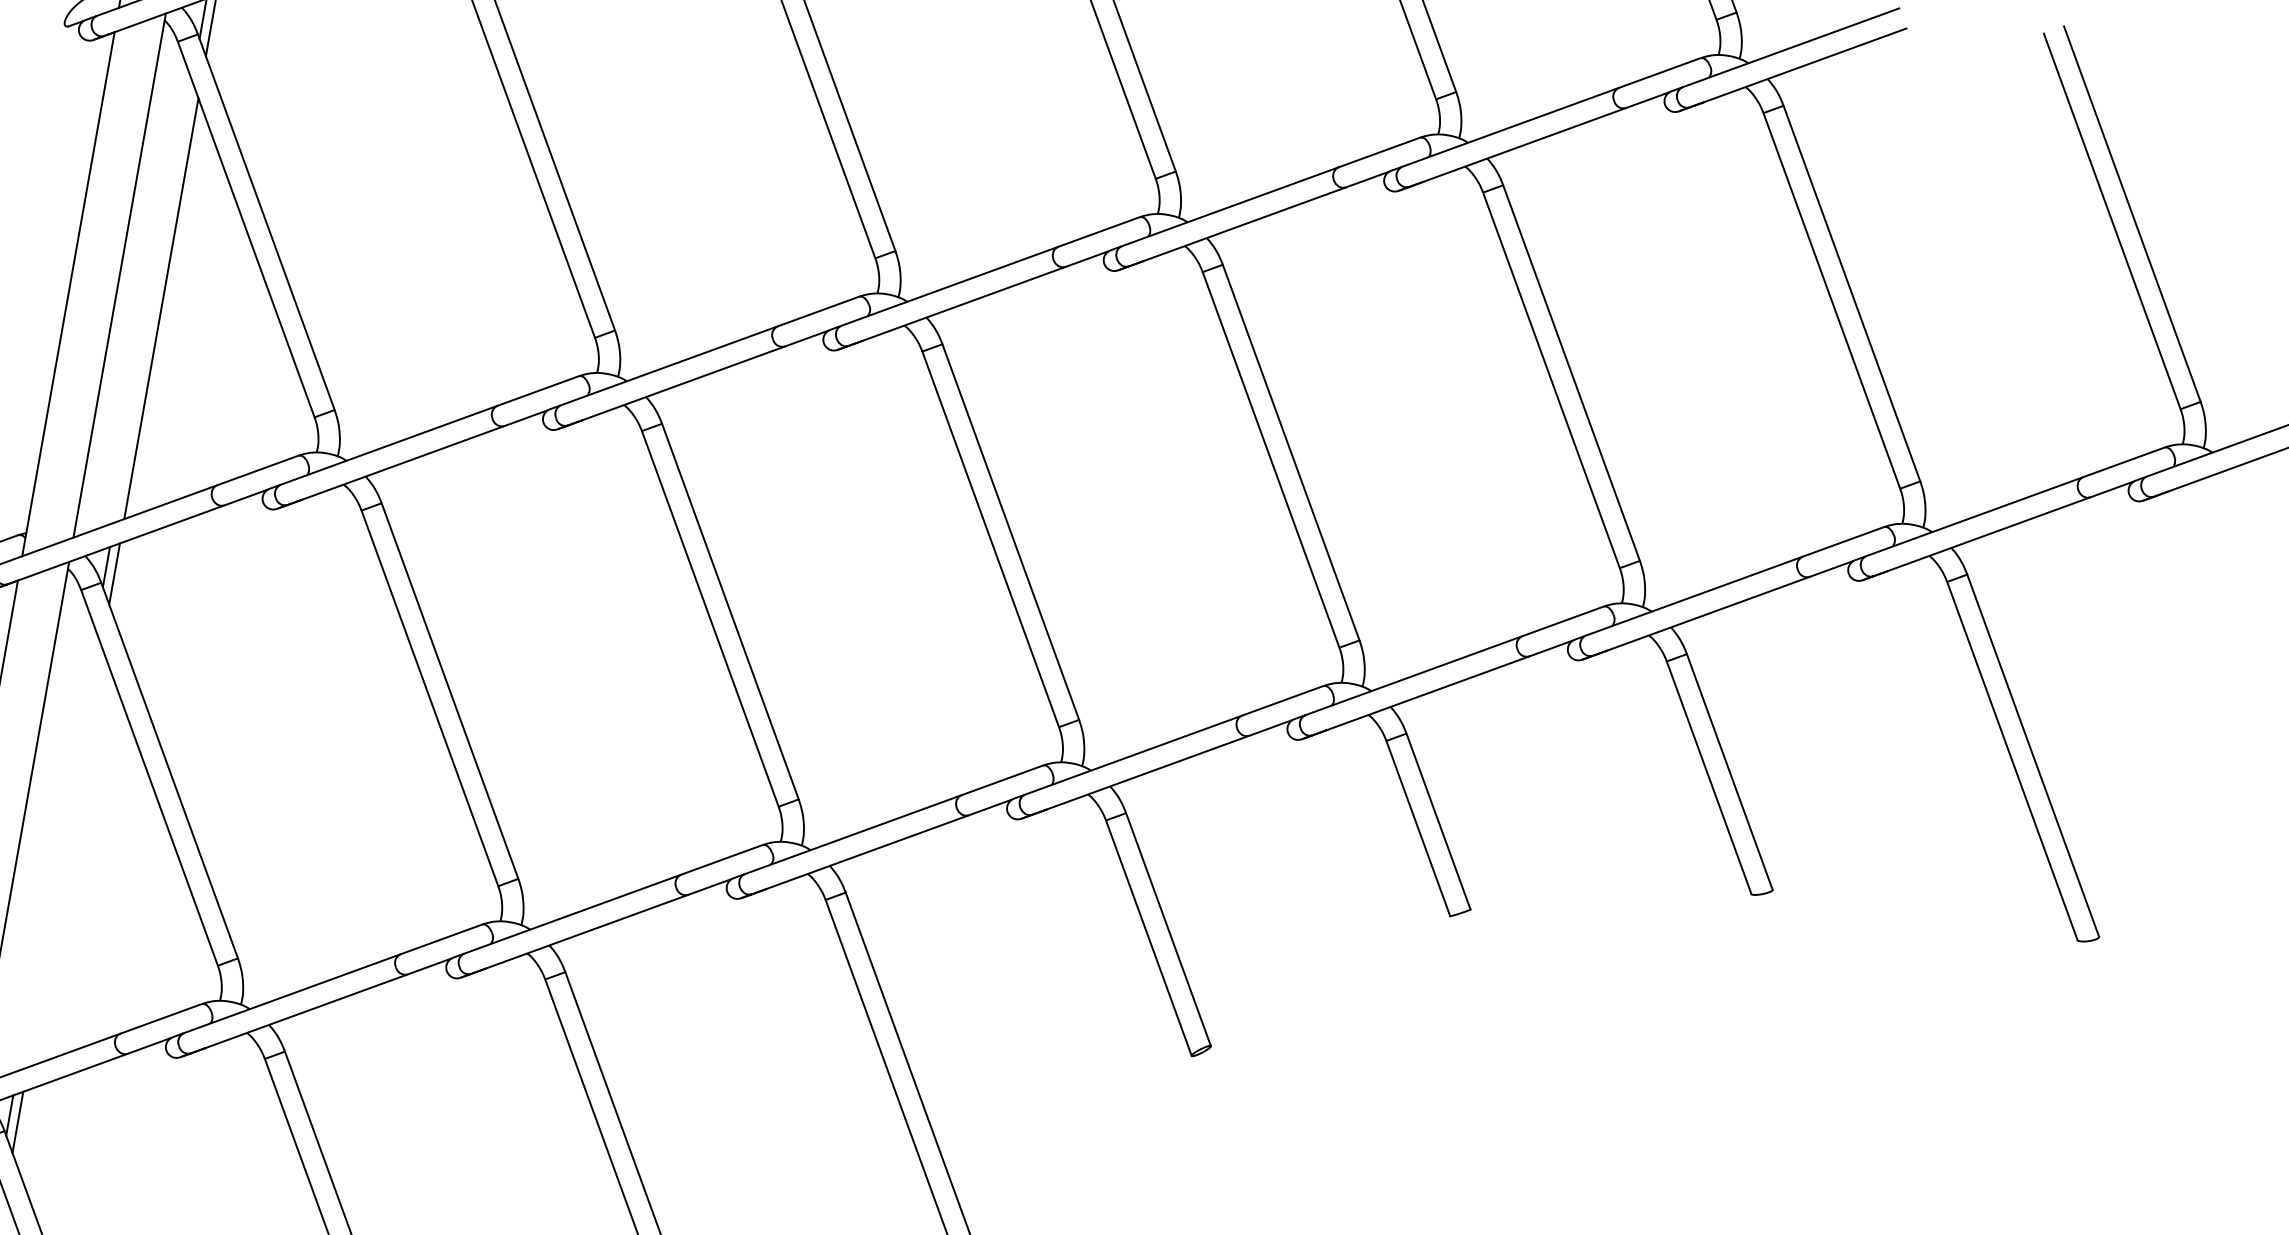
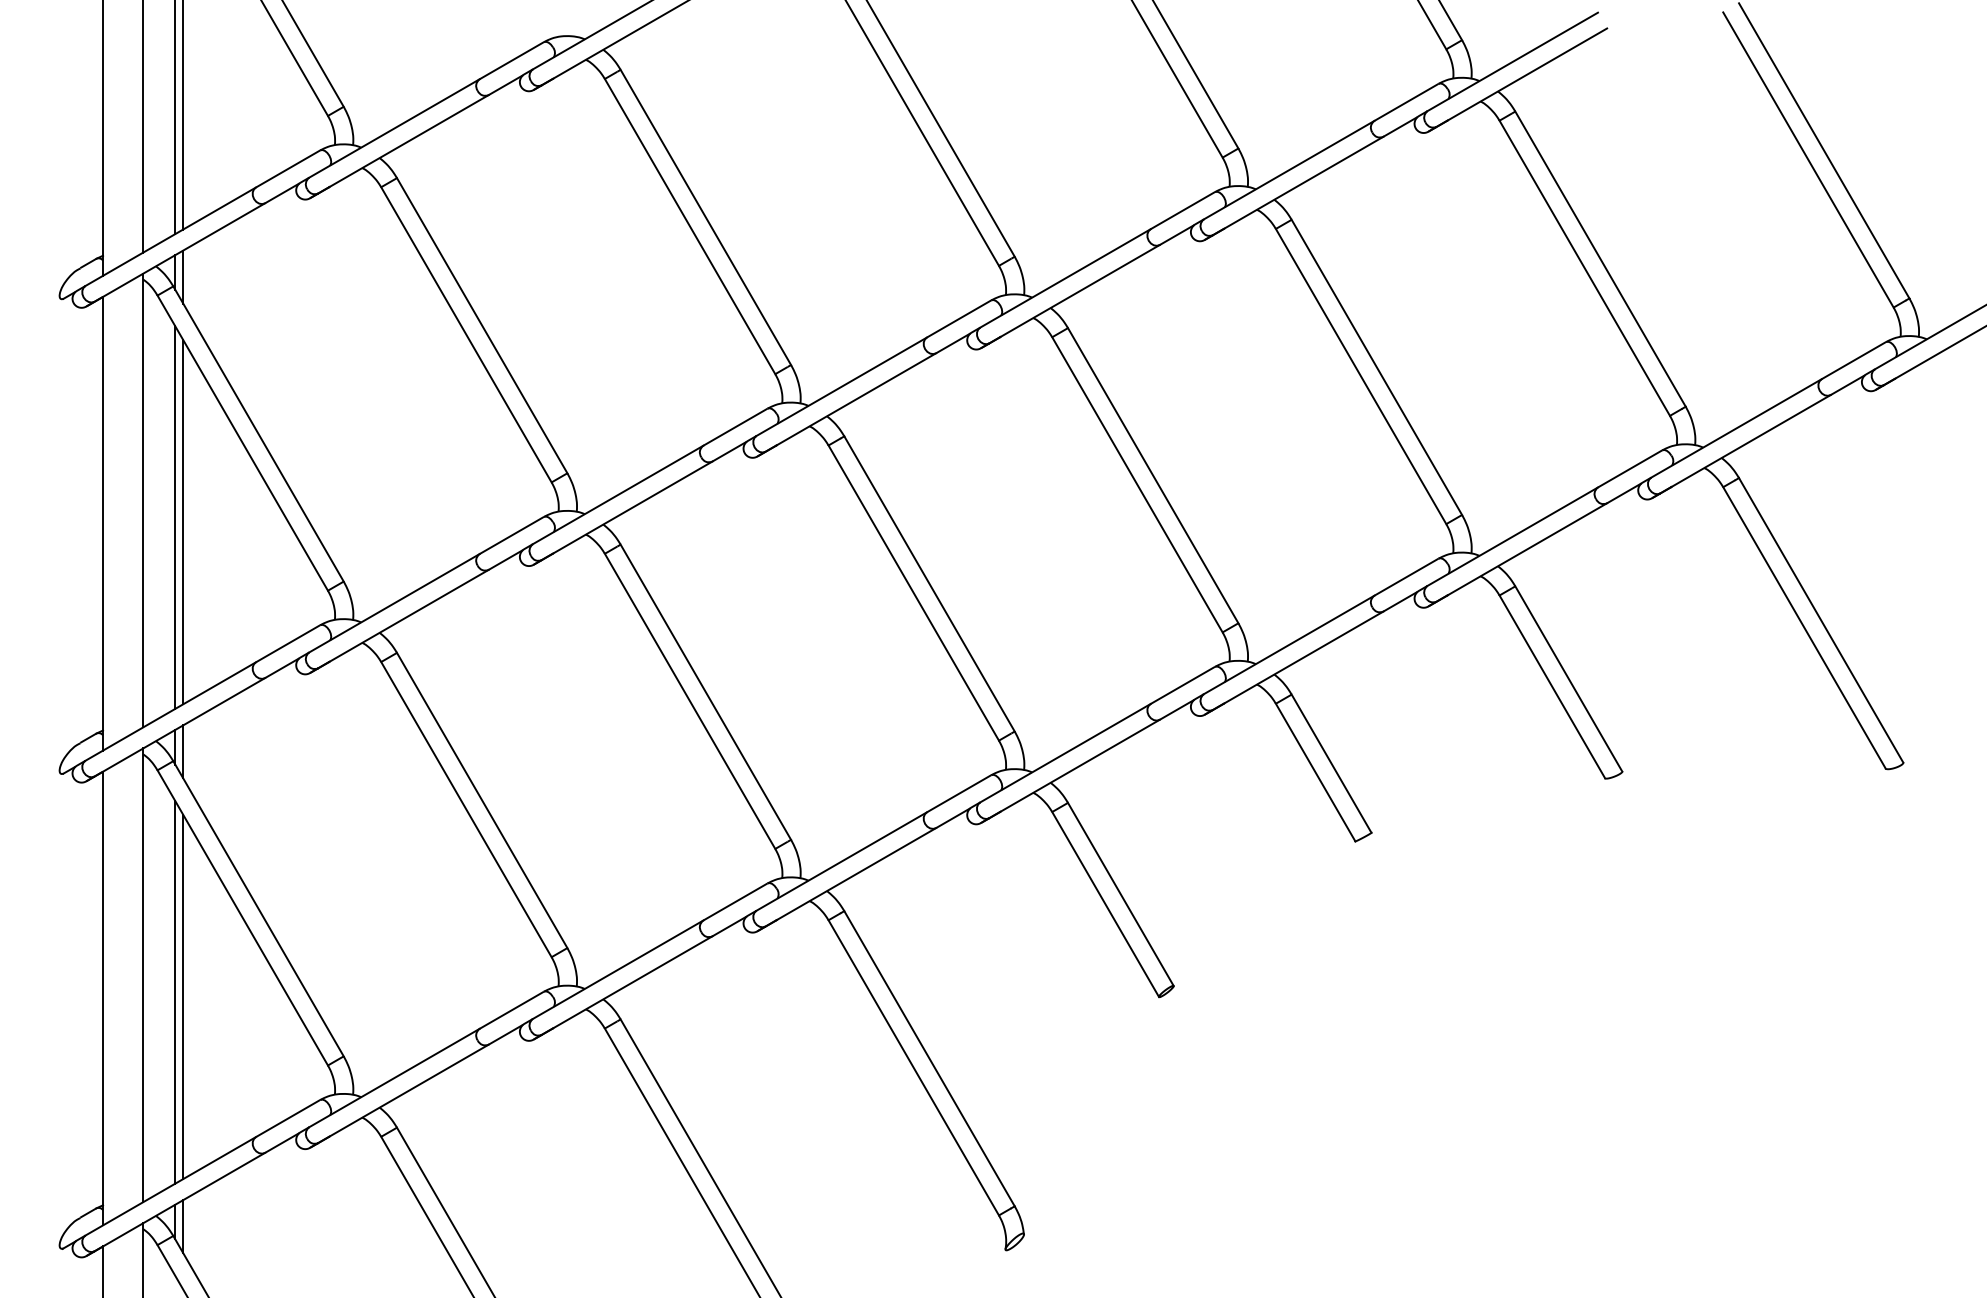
line: (153, 301) -> (175, 517), added
line: (56, 850) -> (175, 992), added
line: (65, 856) -> (183, 996), added

